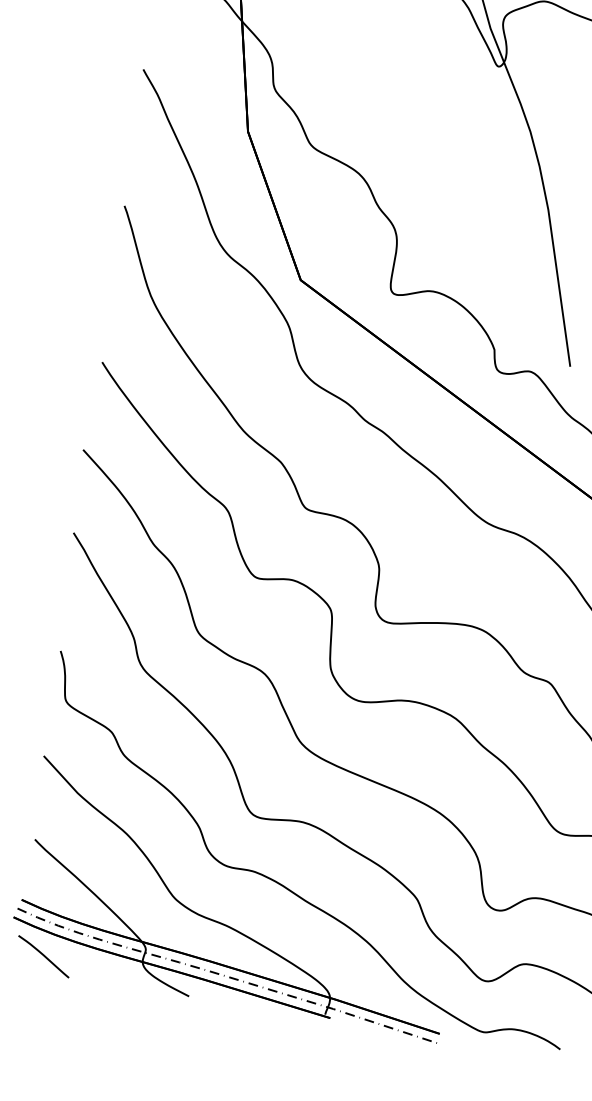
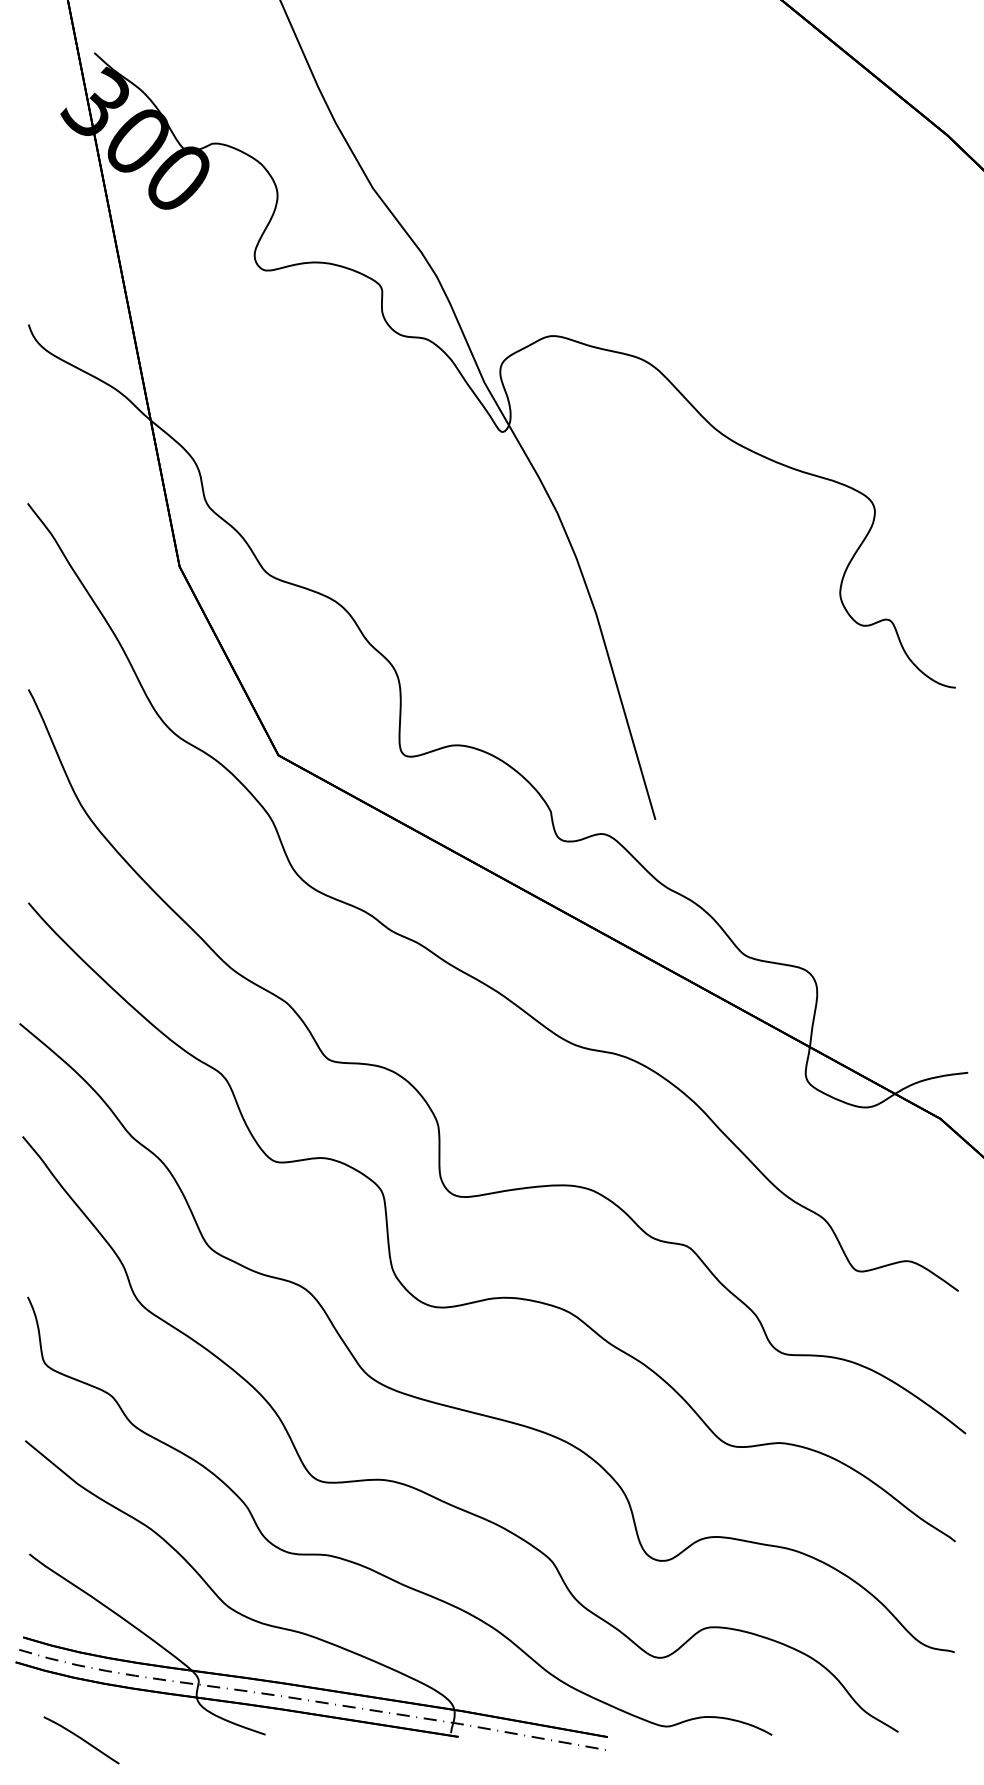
curve: (43, 956) -> (81, 1739), moved

